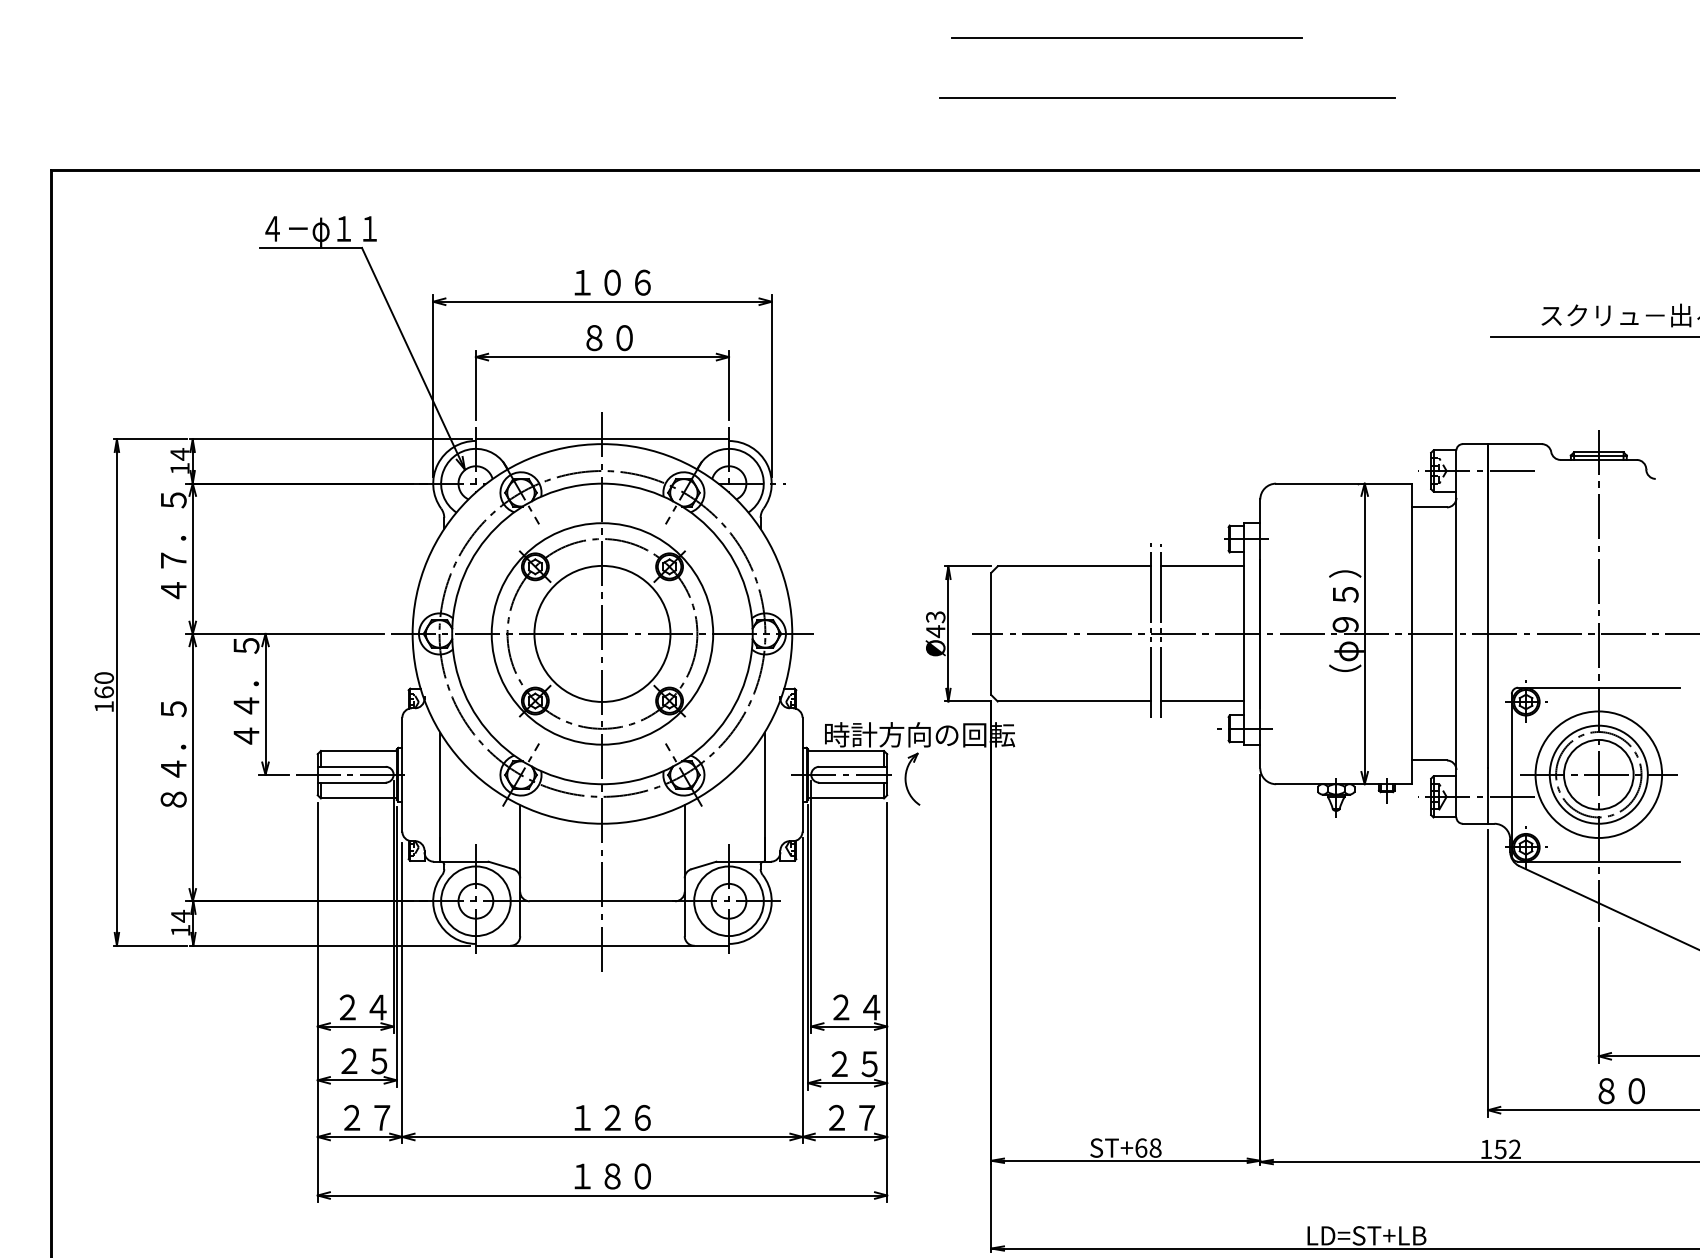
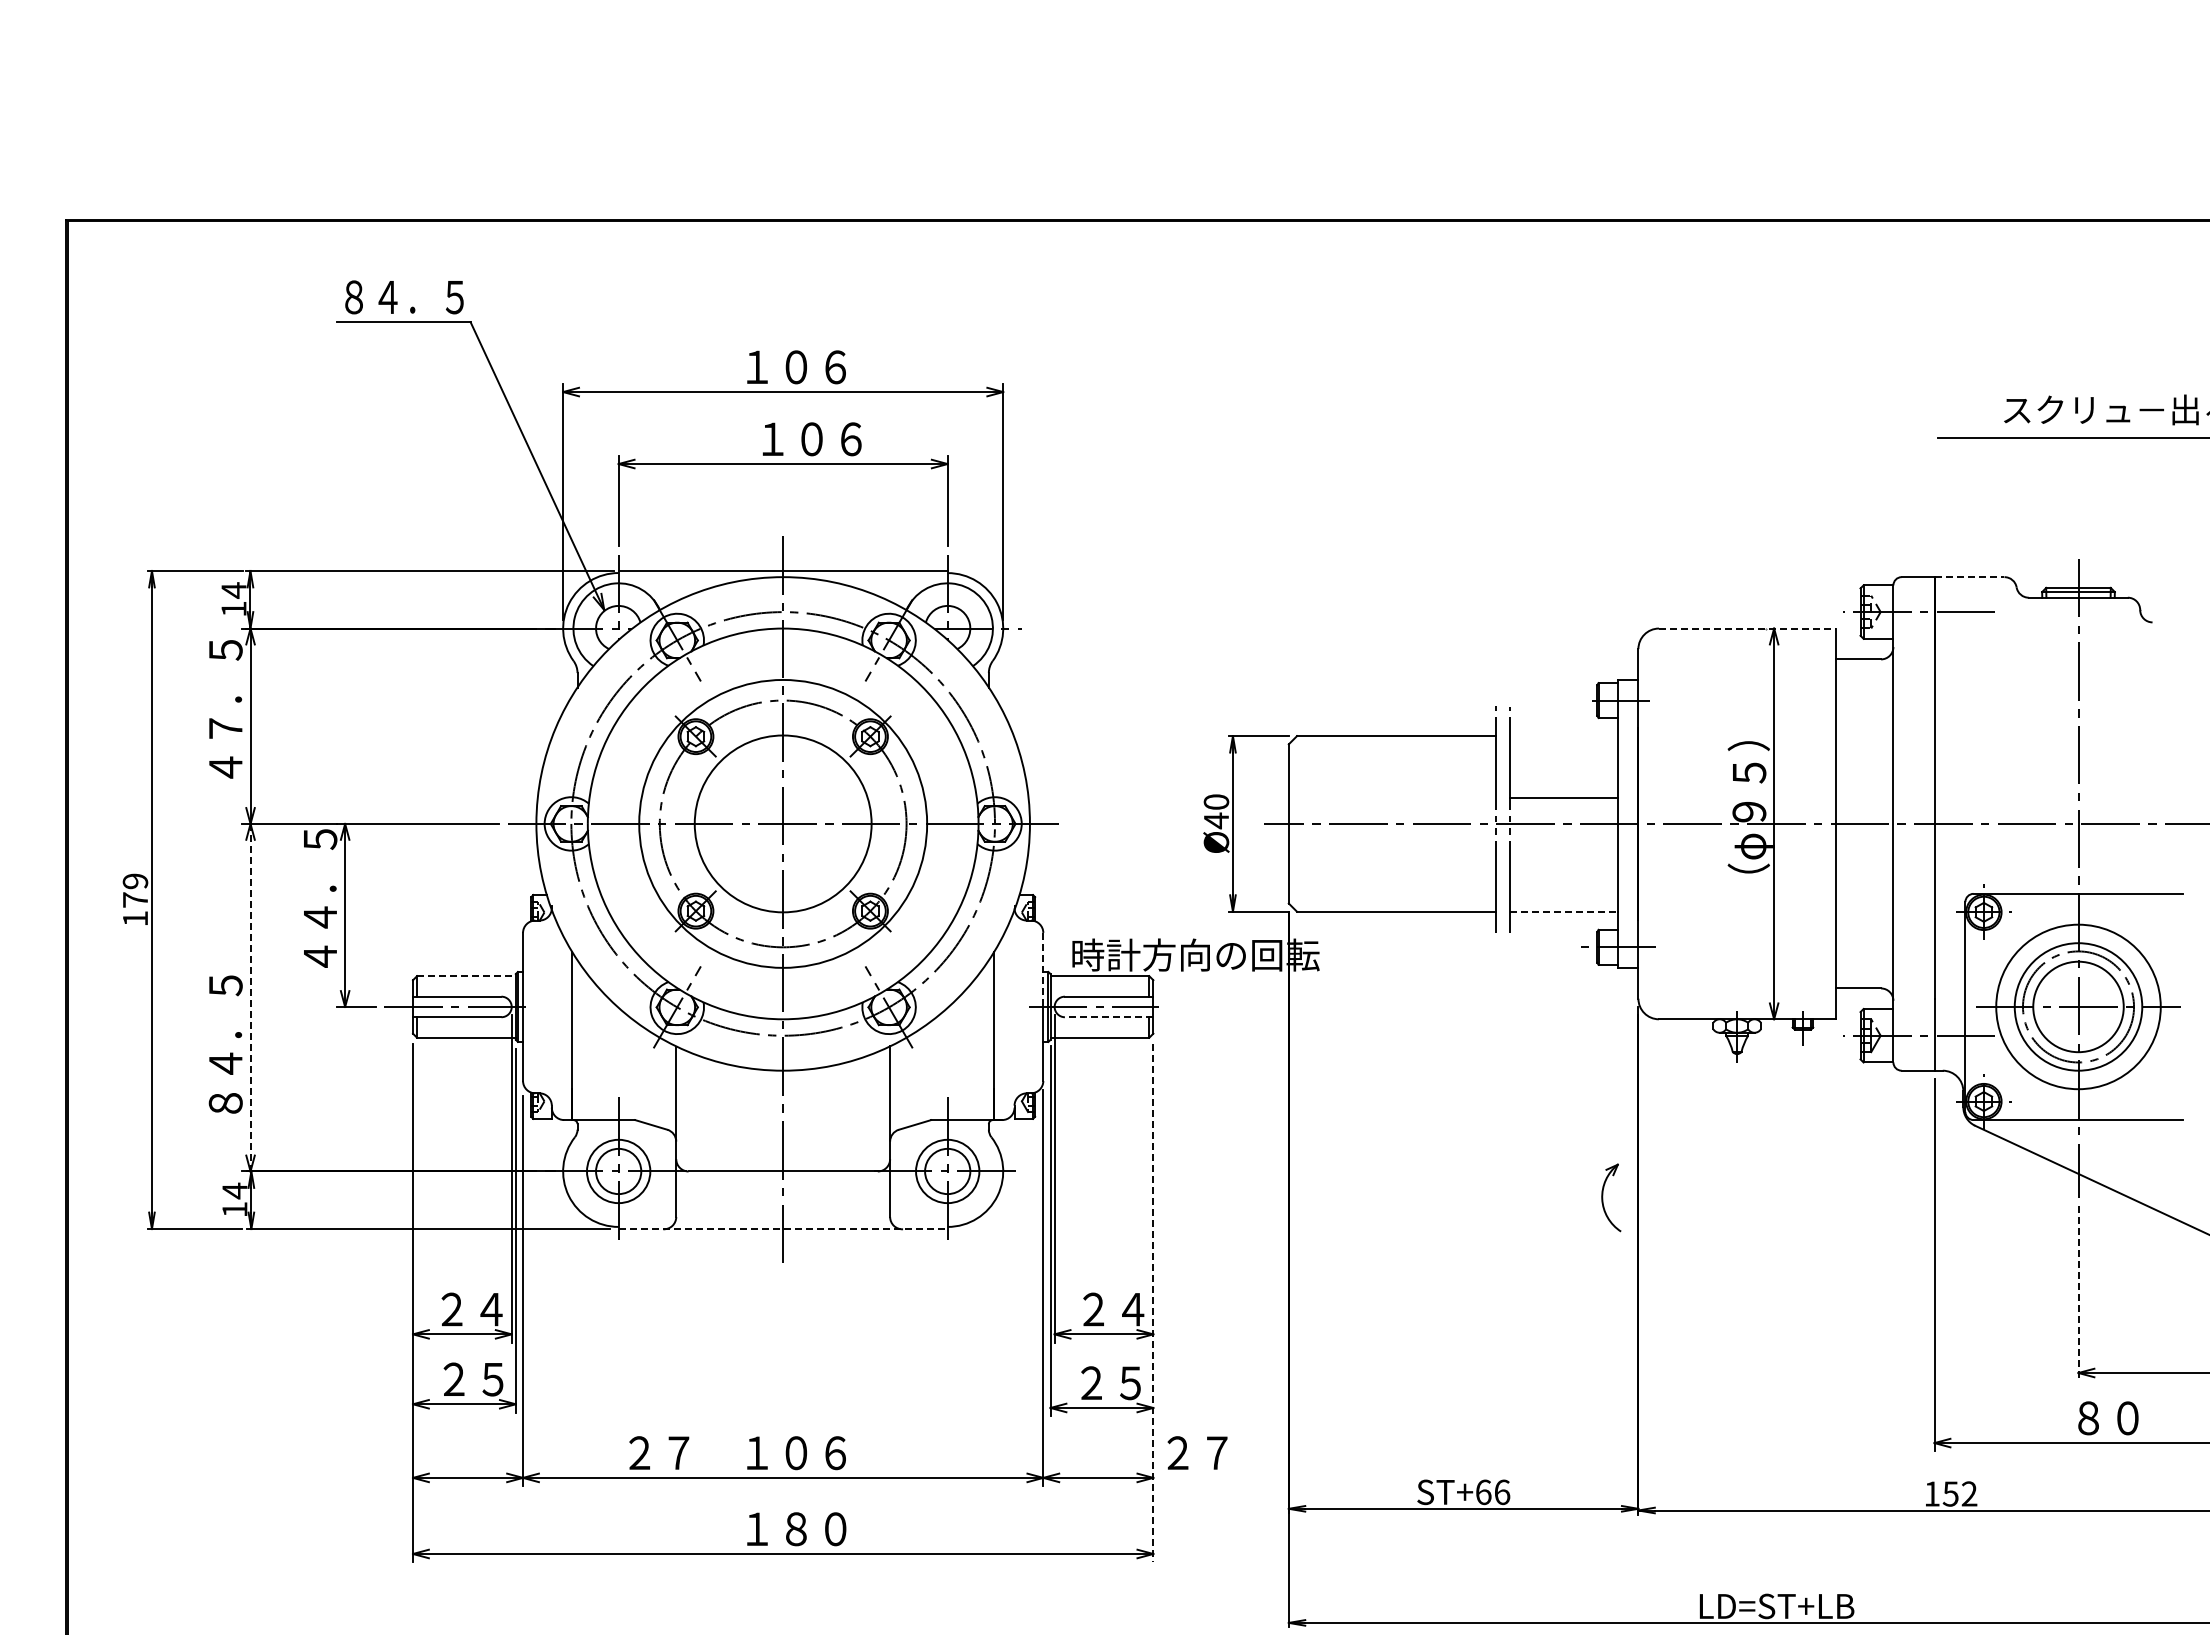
line: (1126, 37) -> (1464, 48), removed
line: (1167, 98) -> (1517, 127), removed
text: (320, 231) -> (416, 300), ４－φ１１ -> ８４．５
text: (624, 338) -> (811, 439), ８０ -> １０６
line: (1514, 444) -> (1969, 577), solid -> dashed
line: (1344, 483) -> (1747, 628), solid -> dashed
line: (1202, 566) -> (1563, 798), moved
text: (935, 617) -> (1216, 802), Ø43 -> Ø40
text: (104, 685) -> (135, 890), 160 -> 179
line: (1203, 701) -> (1564, 911), solid -> dashed
line: (802, 746) -> (1043, 970), solid -> dashed
line: (358, 751) -> (466, 976), solid -> dashed
text: (173, 754) -> (225, 1044), moved
line: (192, 767) -> (250, 997), solid -> dashed
part: (906, 778) -> (1603, 1197), moved
line: (852, 782) -> (1108, 1017), solid -> dashed
circle: (475, 901) -> (618, 1171), size x0.7
circle: (728, 901) -> (947, 1171), size x0.7
line: (602, 945) -> (783, 1229), solid -> dashed
line: (1598, 995) -> (2078, 1293), solid -> dashed
line: (887, 1002) -> (1153, 1303), solid -> dashed
text: (367, 1117) -> (659, 1452), moved
text: (851, 1117) -> (1197, 1452), moved
text: (612, 1118) -> (796, 1453), １２６ -> １０６
text: (1155, 1147) -> (1502, 1491), ST+68 -> ST+66

